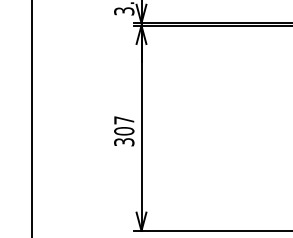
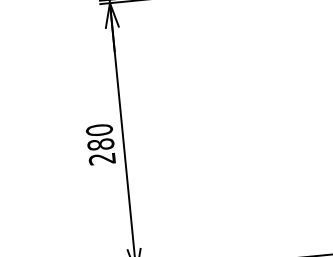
text: (124, 131) -> (101, 144), 307 -> 280

